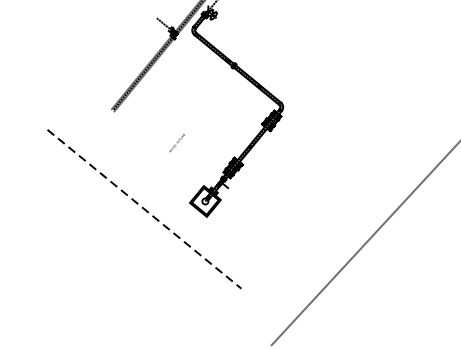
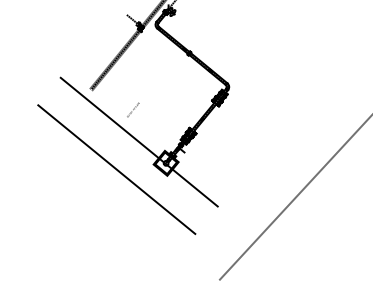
text: (177, 142) -> (133, 109), moved
line: (171, 174) -> (138, 141), added
line: (145, 209) -> (117, 169), dashed -> solid

